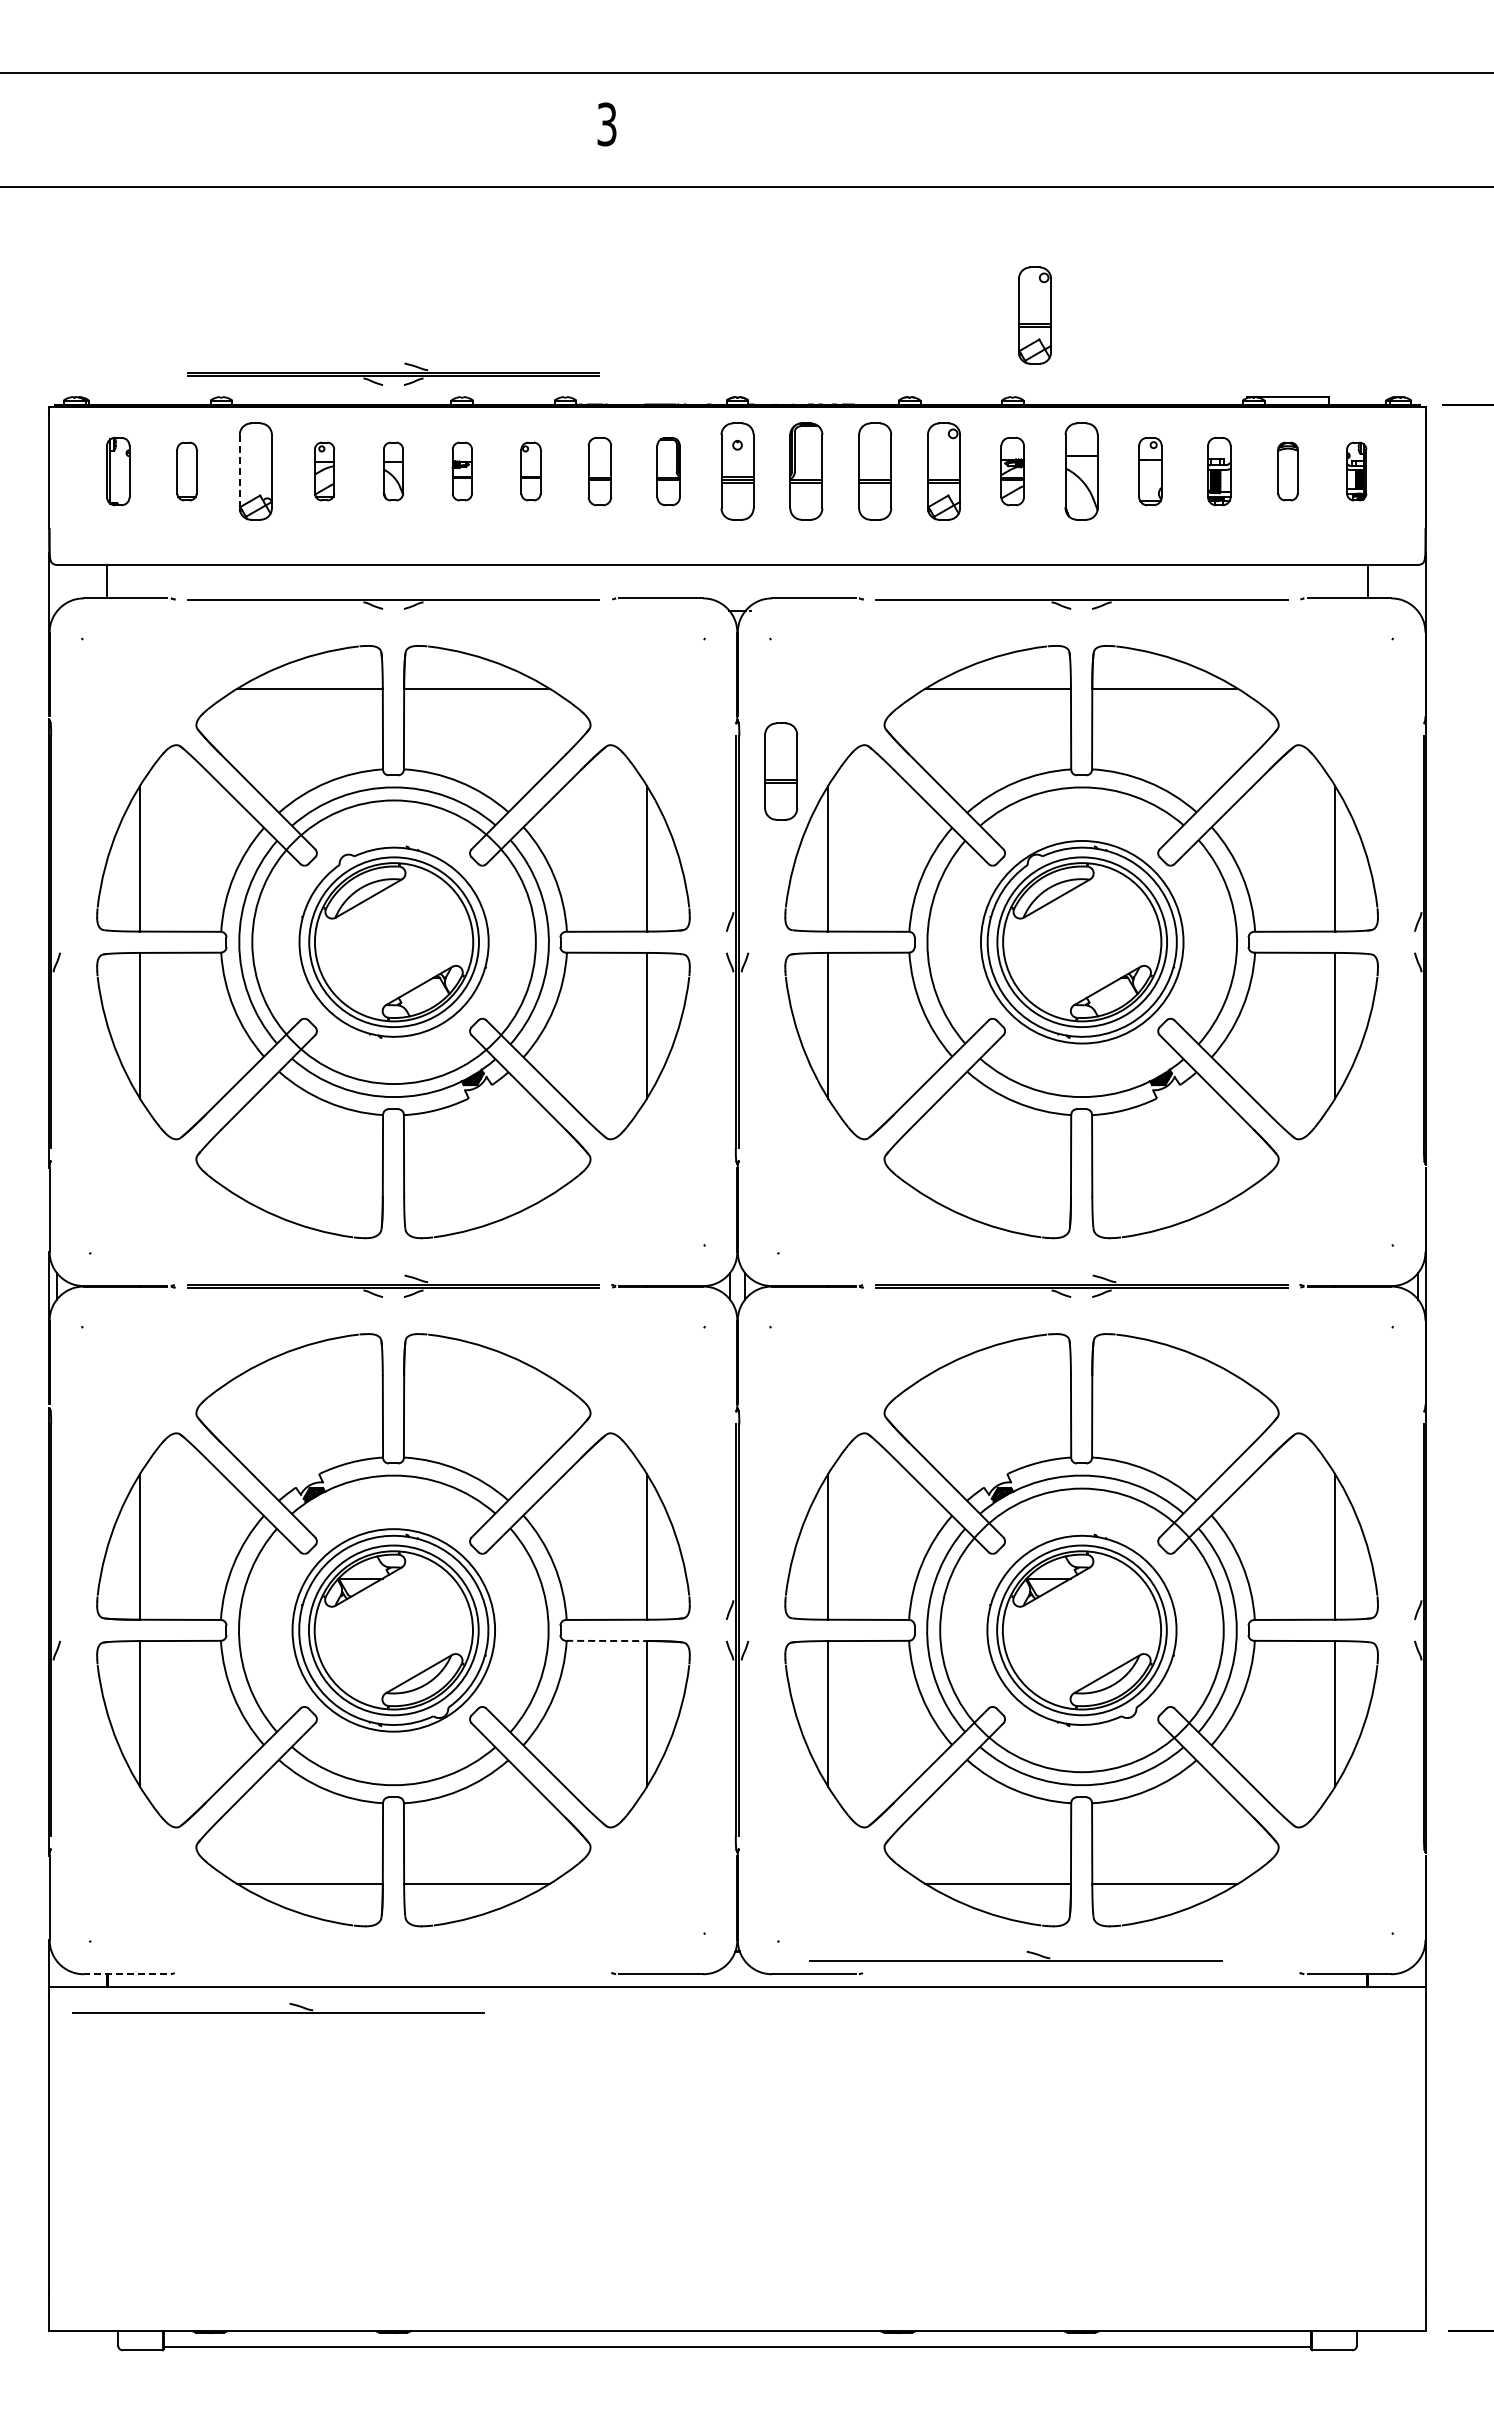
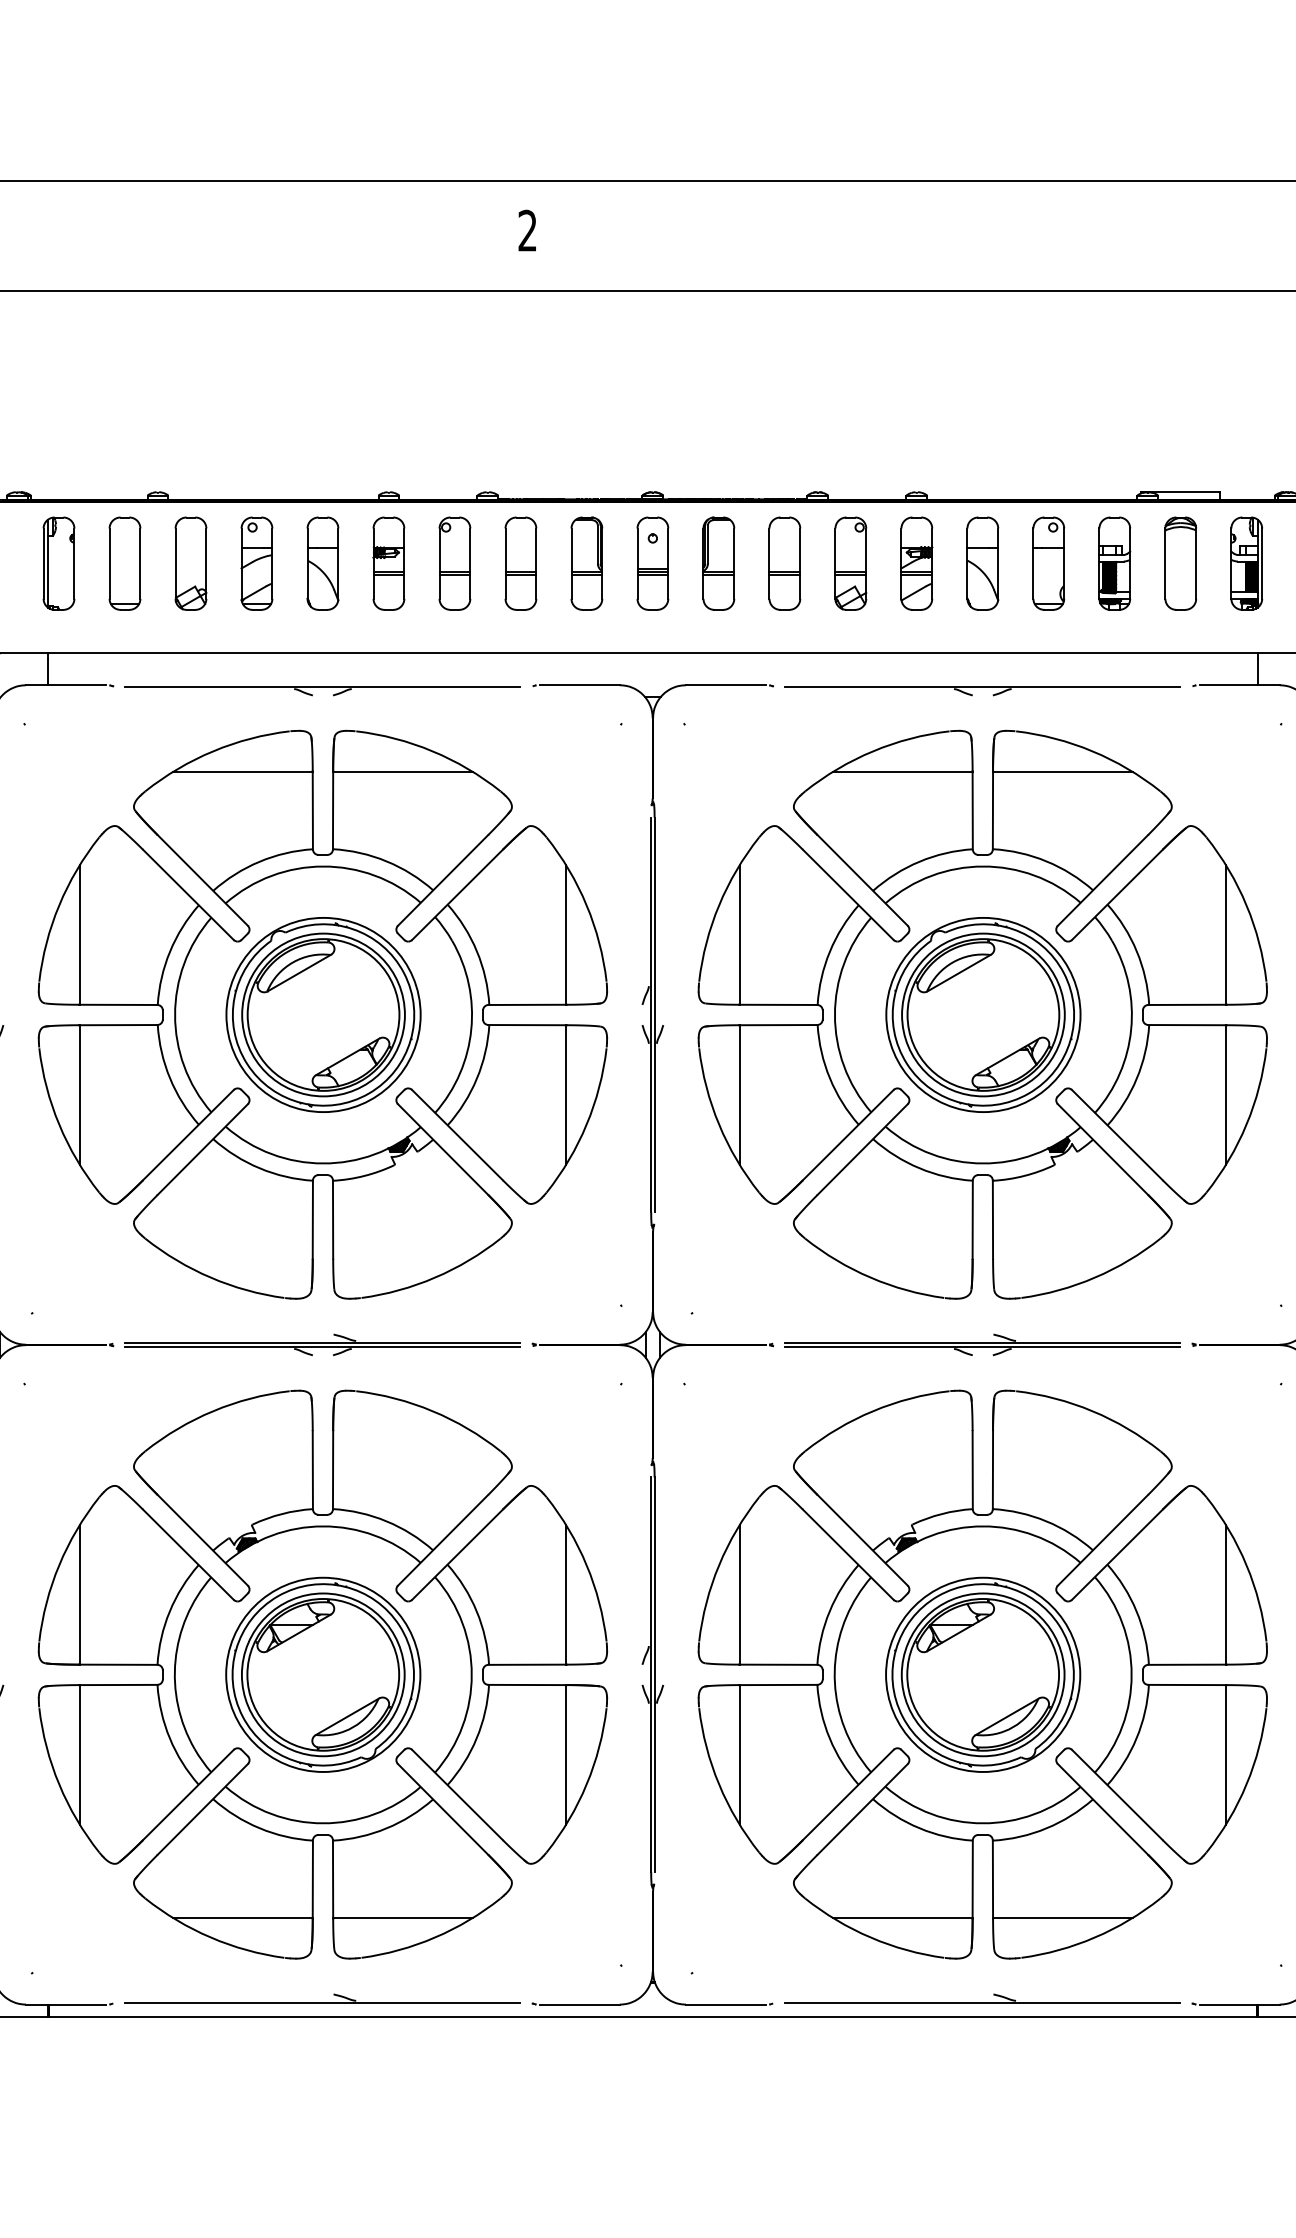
text: (606, 124) -> (527, 230), 3 -> 2
part: (1035, 315) -> (938, 414), removed
part: (393, 373) -> (322, 469), removed
part: (118, 471) -> (59, 563), size x1.43
part: (186, 471) -> (124, 563), size x1.67
line: (239, 471) -> (175, 563), dashed -> solid
part: (324, 471) -> (256, 563), size x1.67
part: (393, 471) -> (322, 563), size x1.67
part: (462, 471) -> (389, 563), size x1.67
part: (530, 471) -> (454, 563), size x1.67
part: (599, 471) -> (520, 563), size x1.43
part: (668, 471) -> (586, 563), size x1.43
part: (1012, 471) -> (916, 563), size x1.43
part: (1150, 471) -> (1048, 563), size x1.43
part: (1219, 471) -> (1115, 563), size x1.43
part: (1287, 471) -> (1180, 563), size x1.67
part: (1356, 471) -> (1246, 563), size x1.67
part: (781, 771) -> (695, 851), removed
circle: (393, 941) -> (322, 1014), size x0.71
circle: (1081, 1630) -> (982, 1674), size x0.71
line: (606, 1640) -> (527, 1684), dashed -> solid
part: (1015, 1955) -> (982, 1998), moved
line: (125, 1974) -> (65, 2004), dashed -> solid
part: (278, 2007) -> (322, 1998), moved

